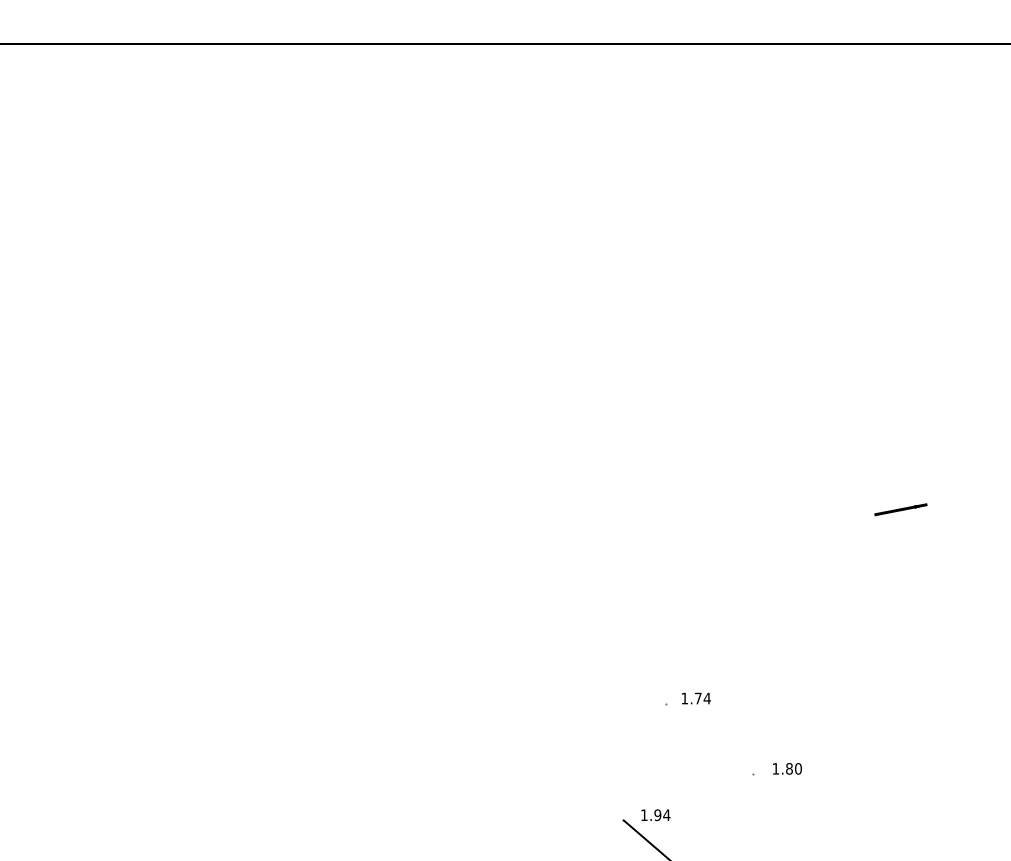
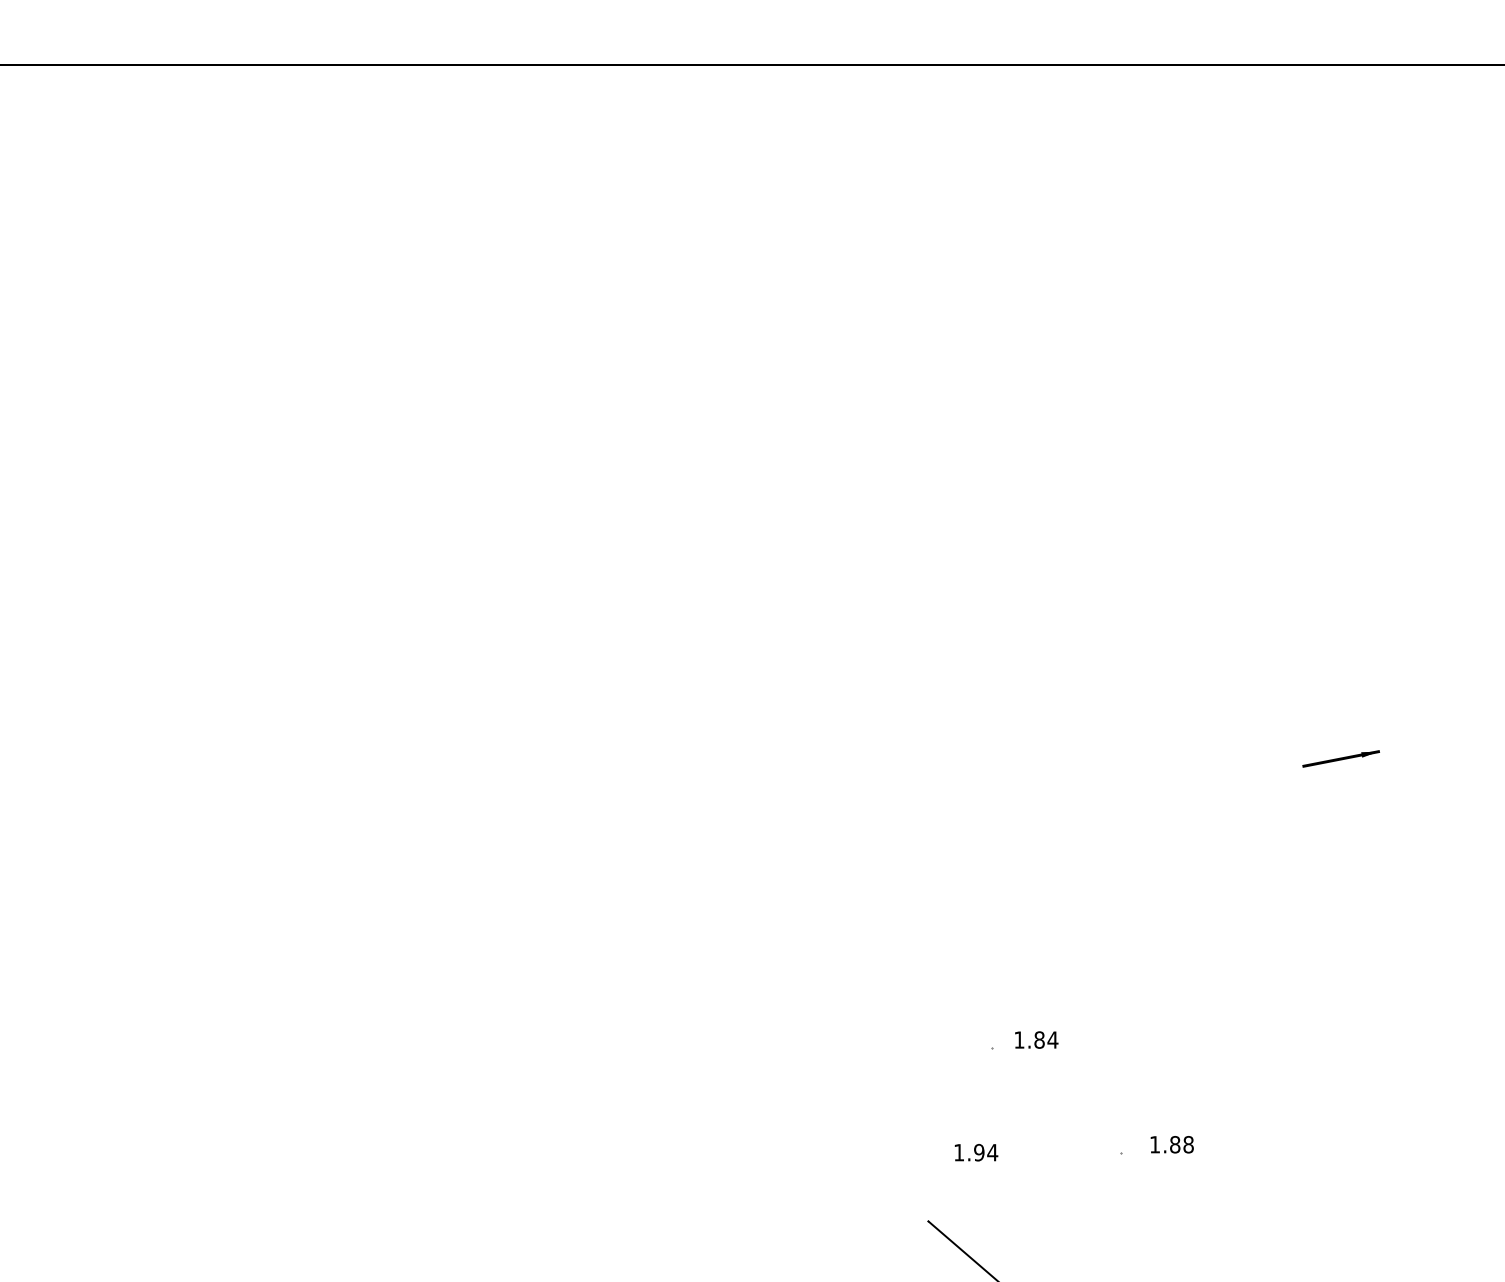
text: (697, 698) -> (1038, 1039), 1.74 -> 1.84
text: (798, 768) -> (1188, 1144), 1.80 -> 1.88
text: (655, 815) -> (975, 1153), moved

